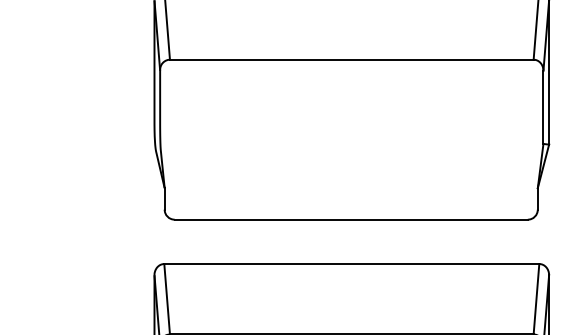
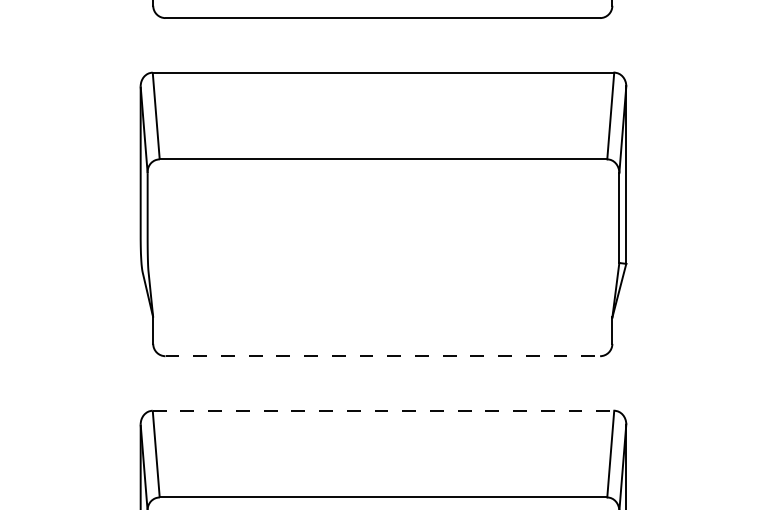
line: (351, 219) -> (383, 356), solid -> dashed
line: (351, 263) -> (383, 410), solid -> dashed

